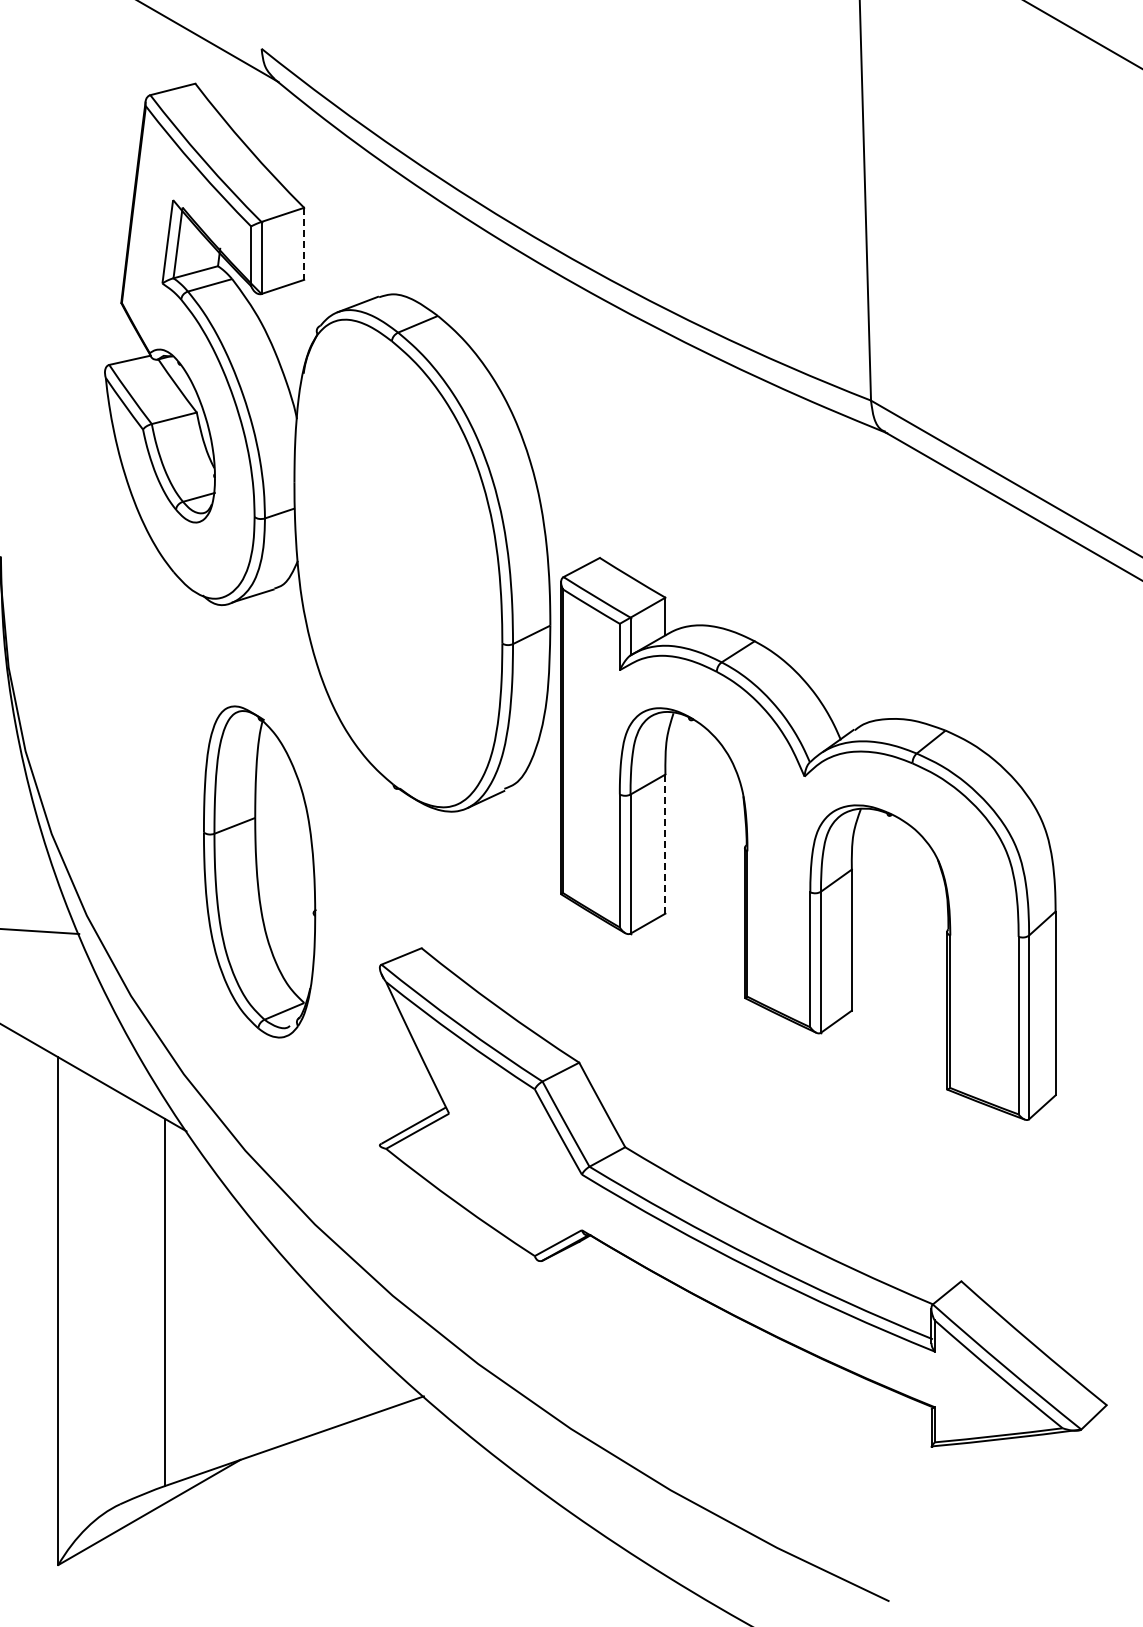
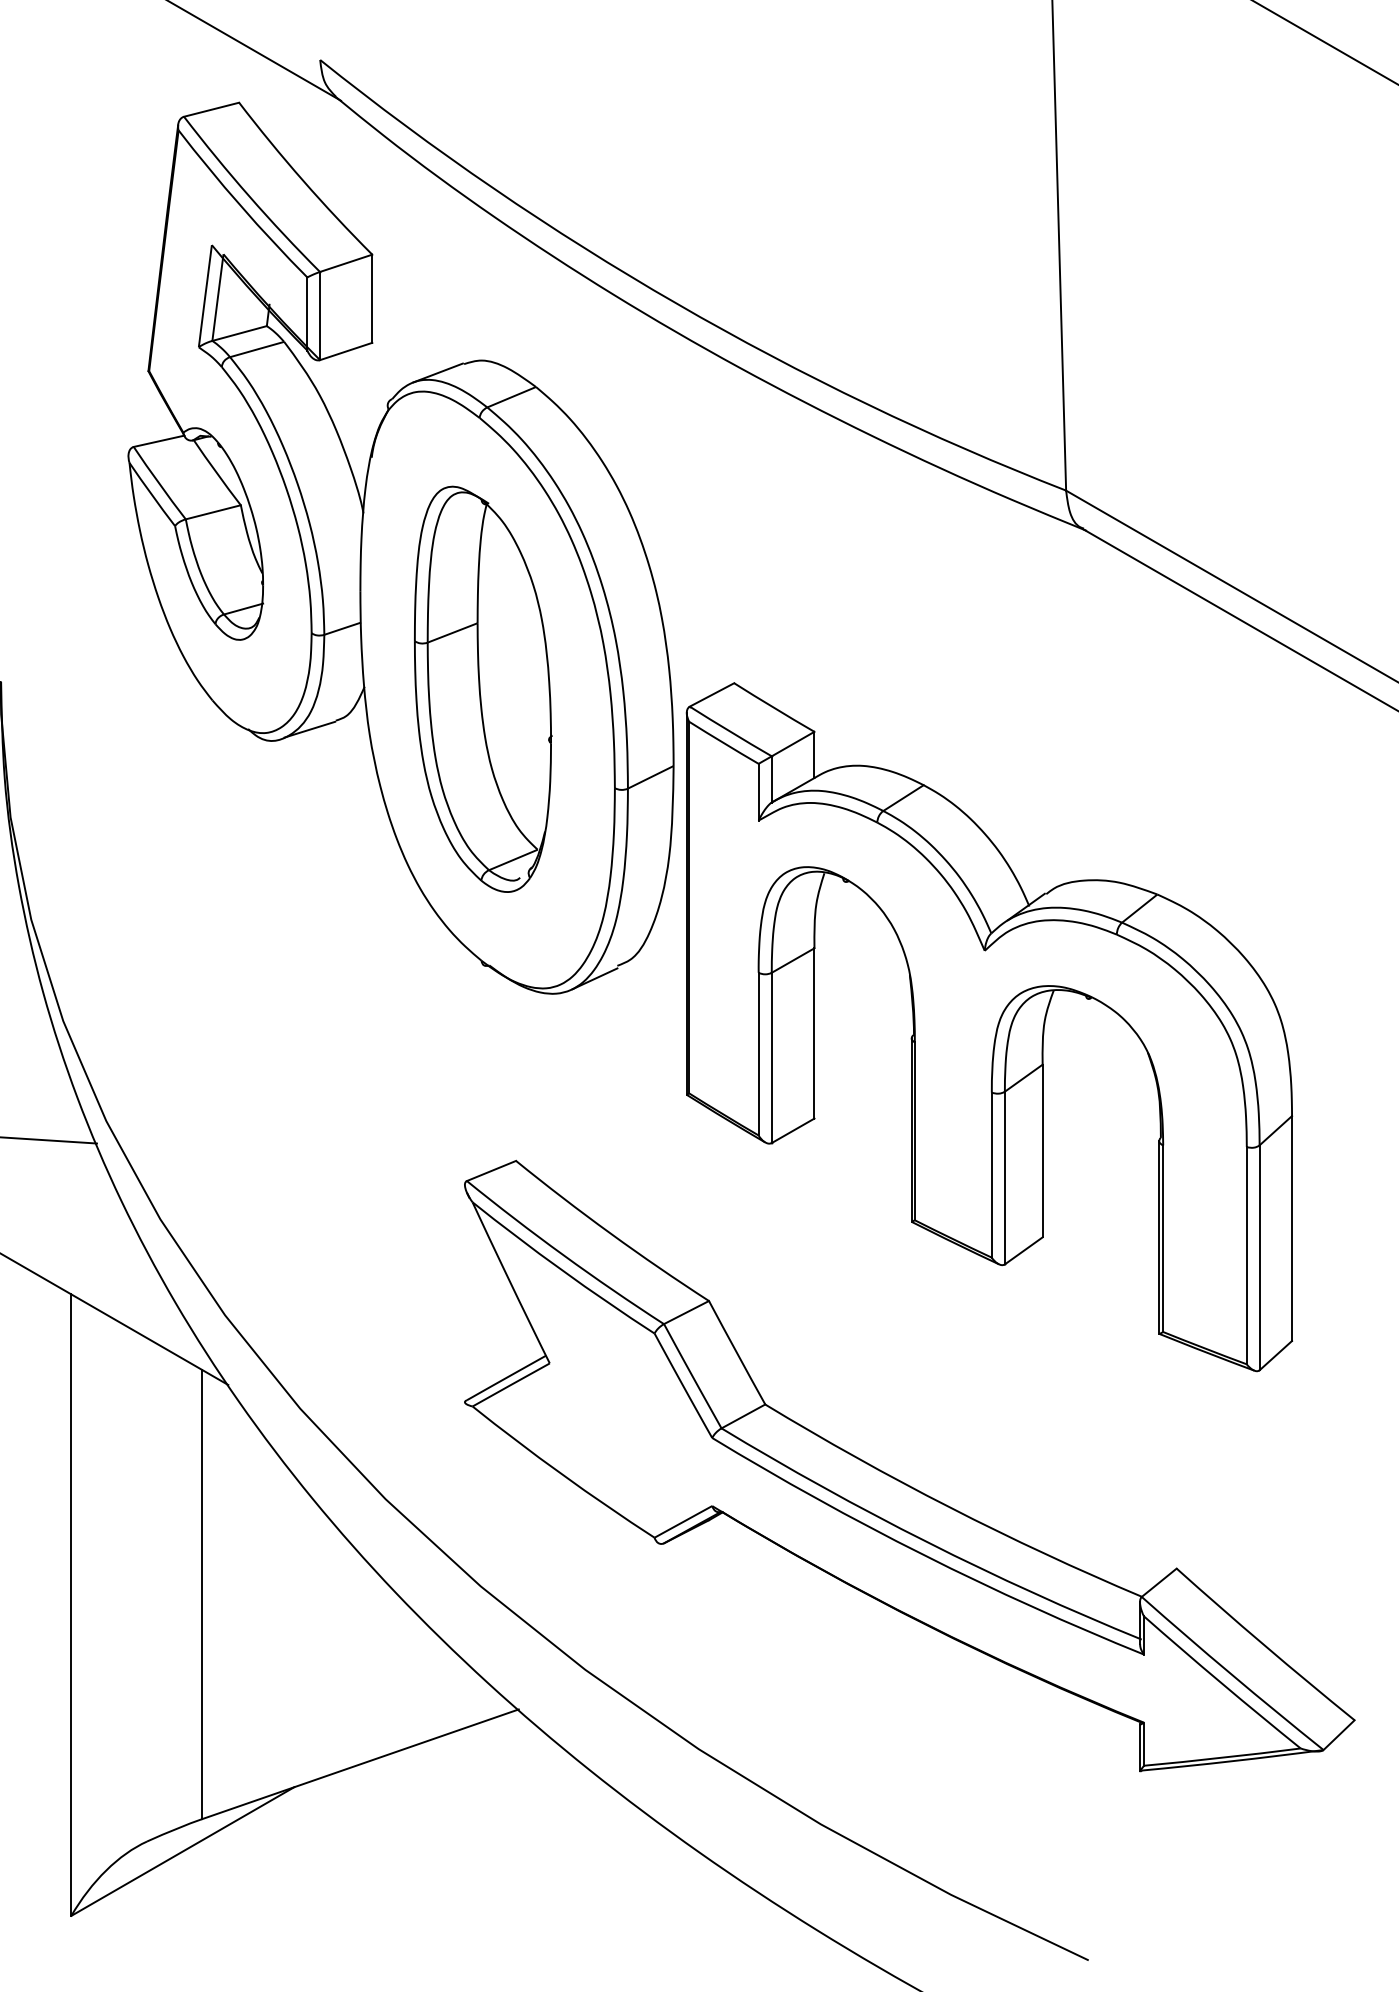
line: (304, 244) -> (372, 299), dashed -> solid
line: (665, 844) -> (814, 1033), dashed -> solid
part: (259, 871) -> (482, 688), moved

